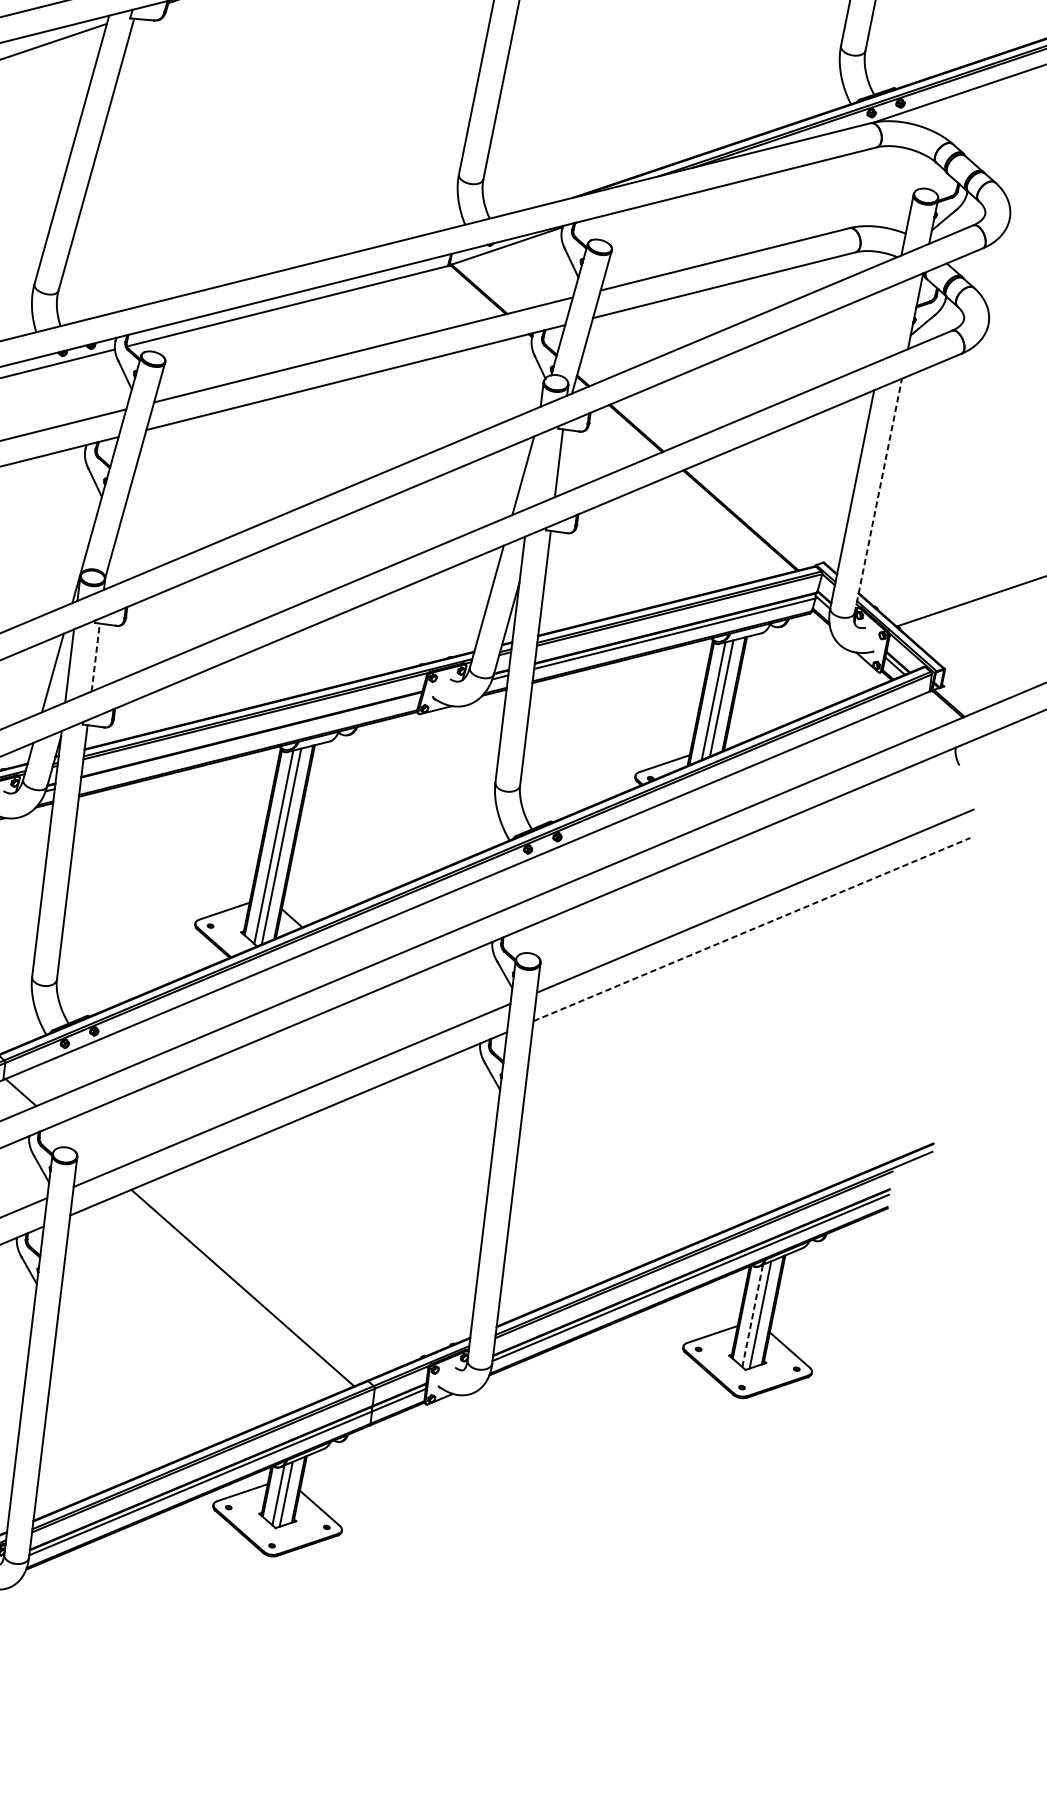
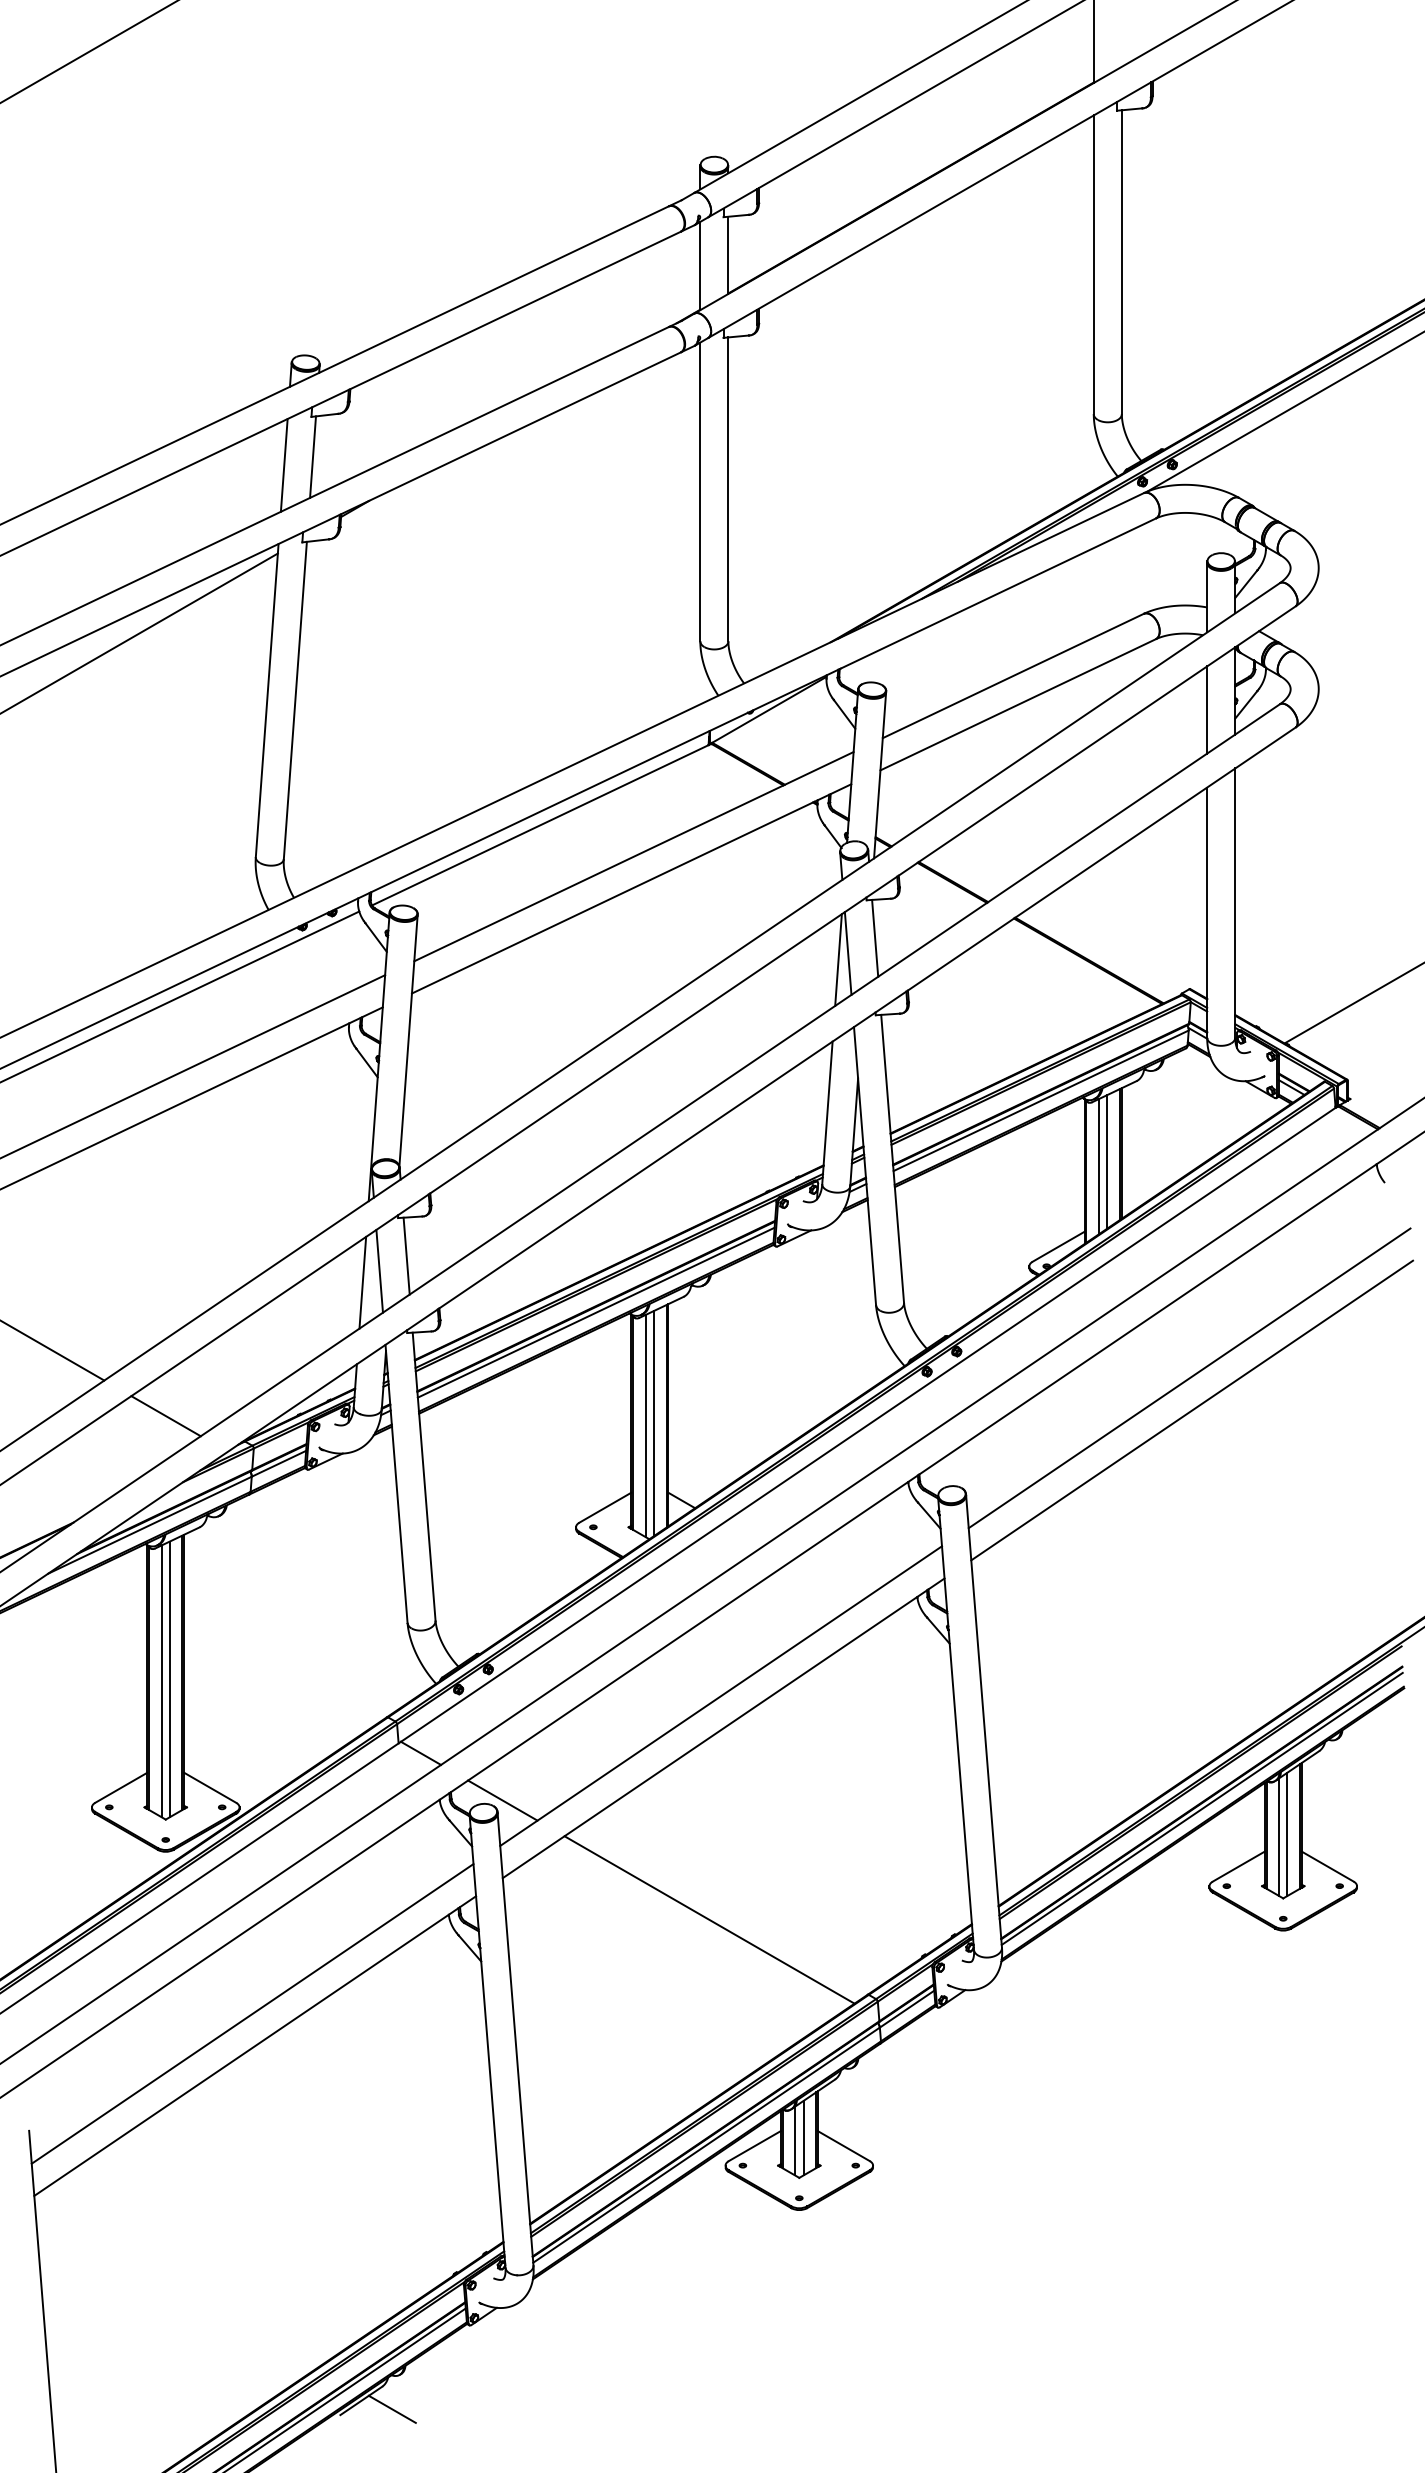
line: (888, 322) -> (1207, 709), added
line: (532, 471) -> (847, 953), added
line: (878, 496) -> (1235, 903), dashed -> solid
line: (95, 657) -> (406, 1256), dashed -> solid
line: (250, 739) -> (595, 1312), added
line: (752, 929) -> (1192, 1410), dashed -> solid
line: (83, 1147) -> (502, 1800), added
line: (752, 1316) -> (1279, 1837), dashed -> solid

